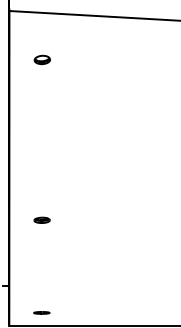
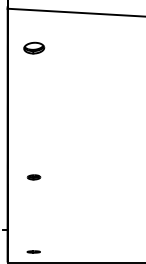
part: (42, 59) -> (34, 47), size x1.6

